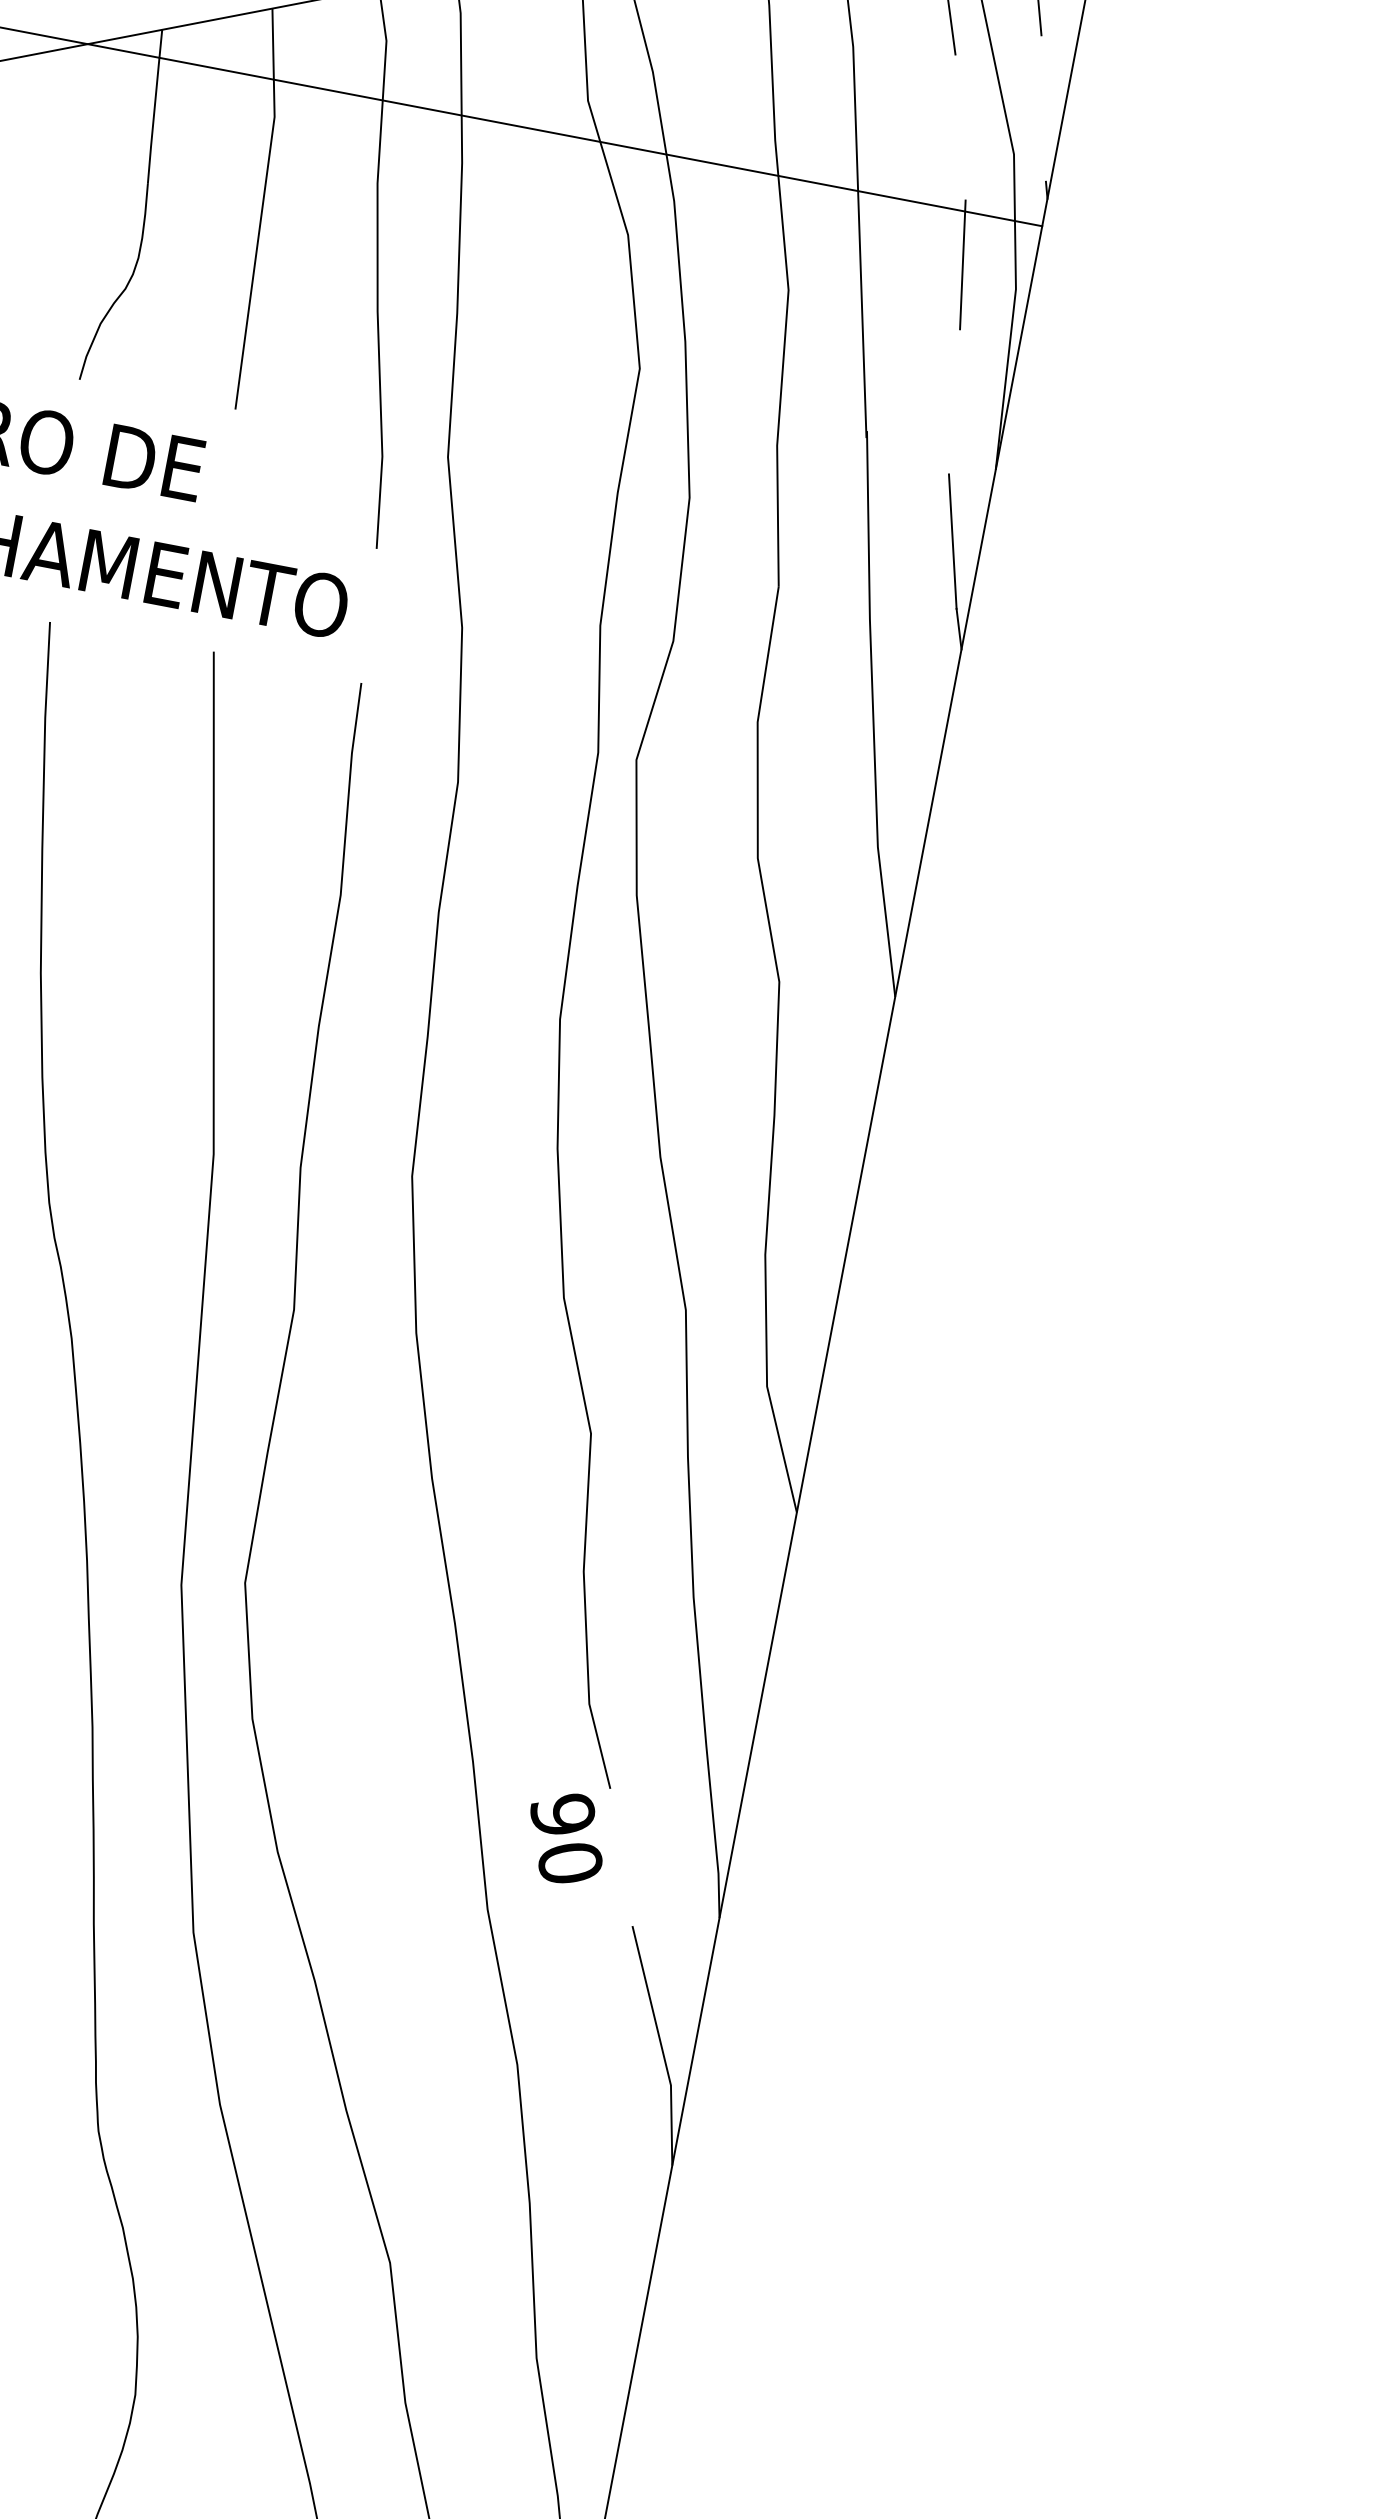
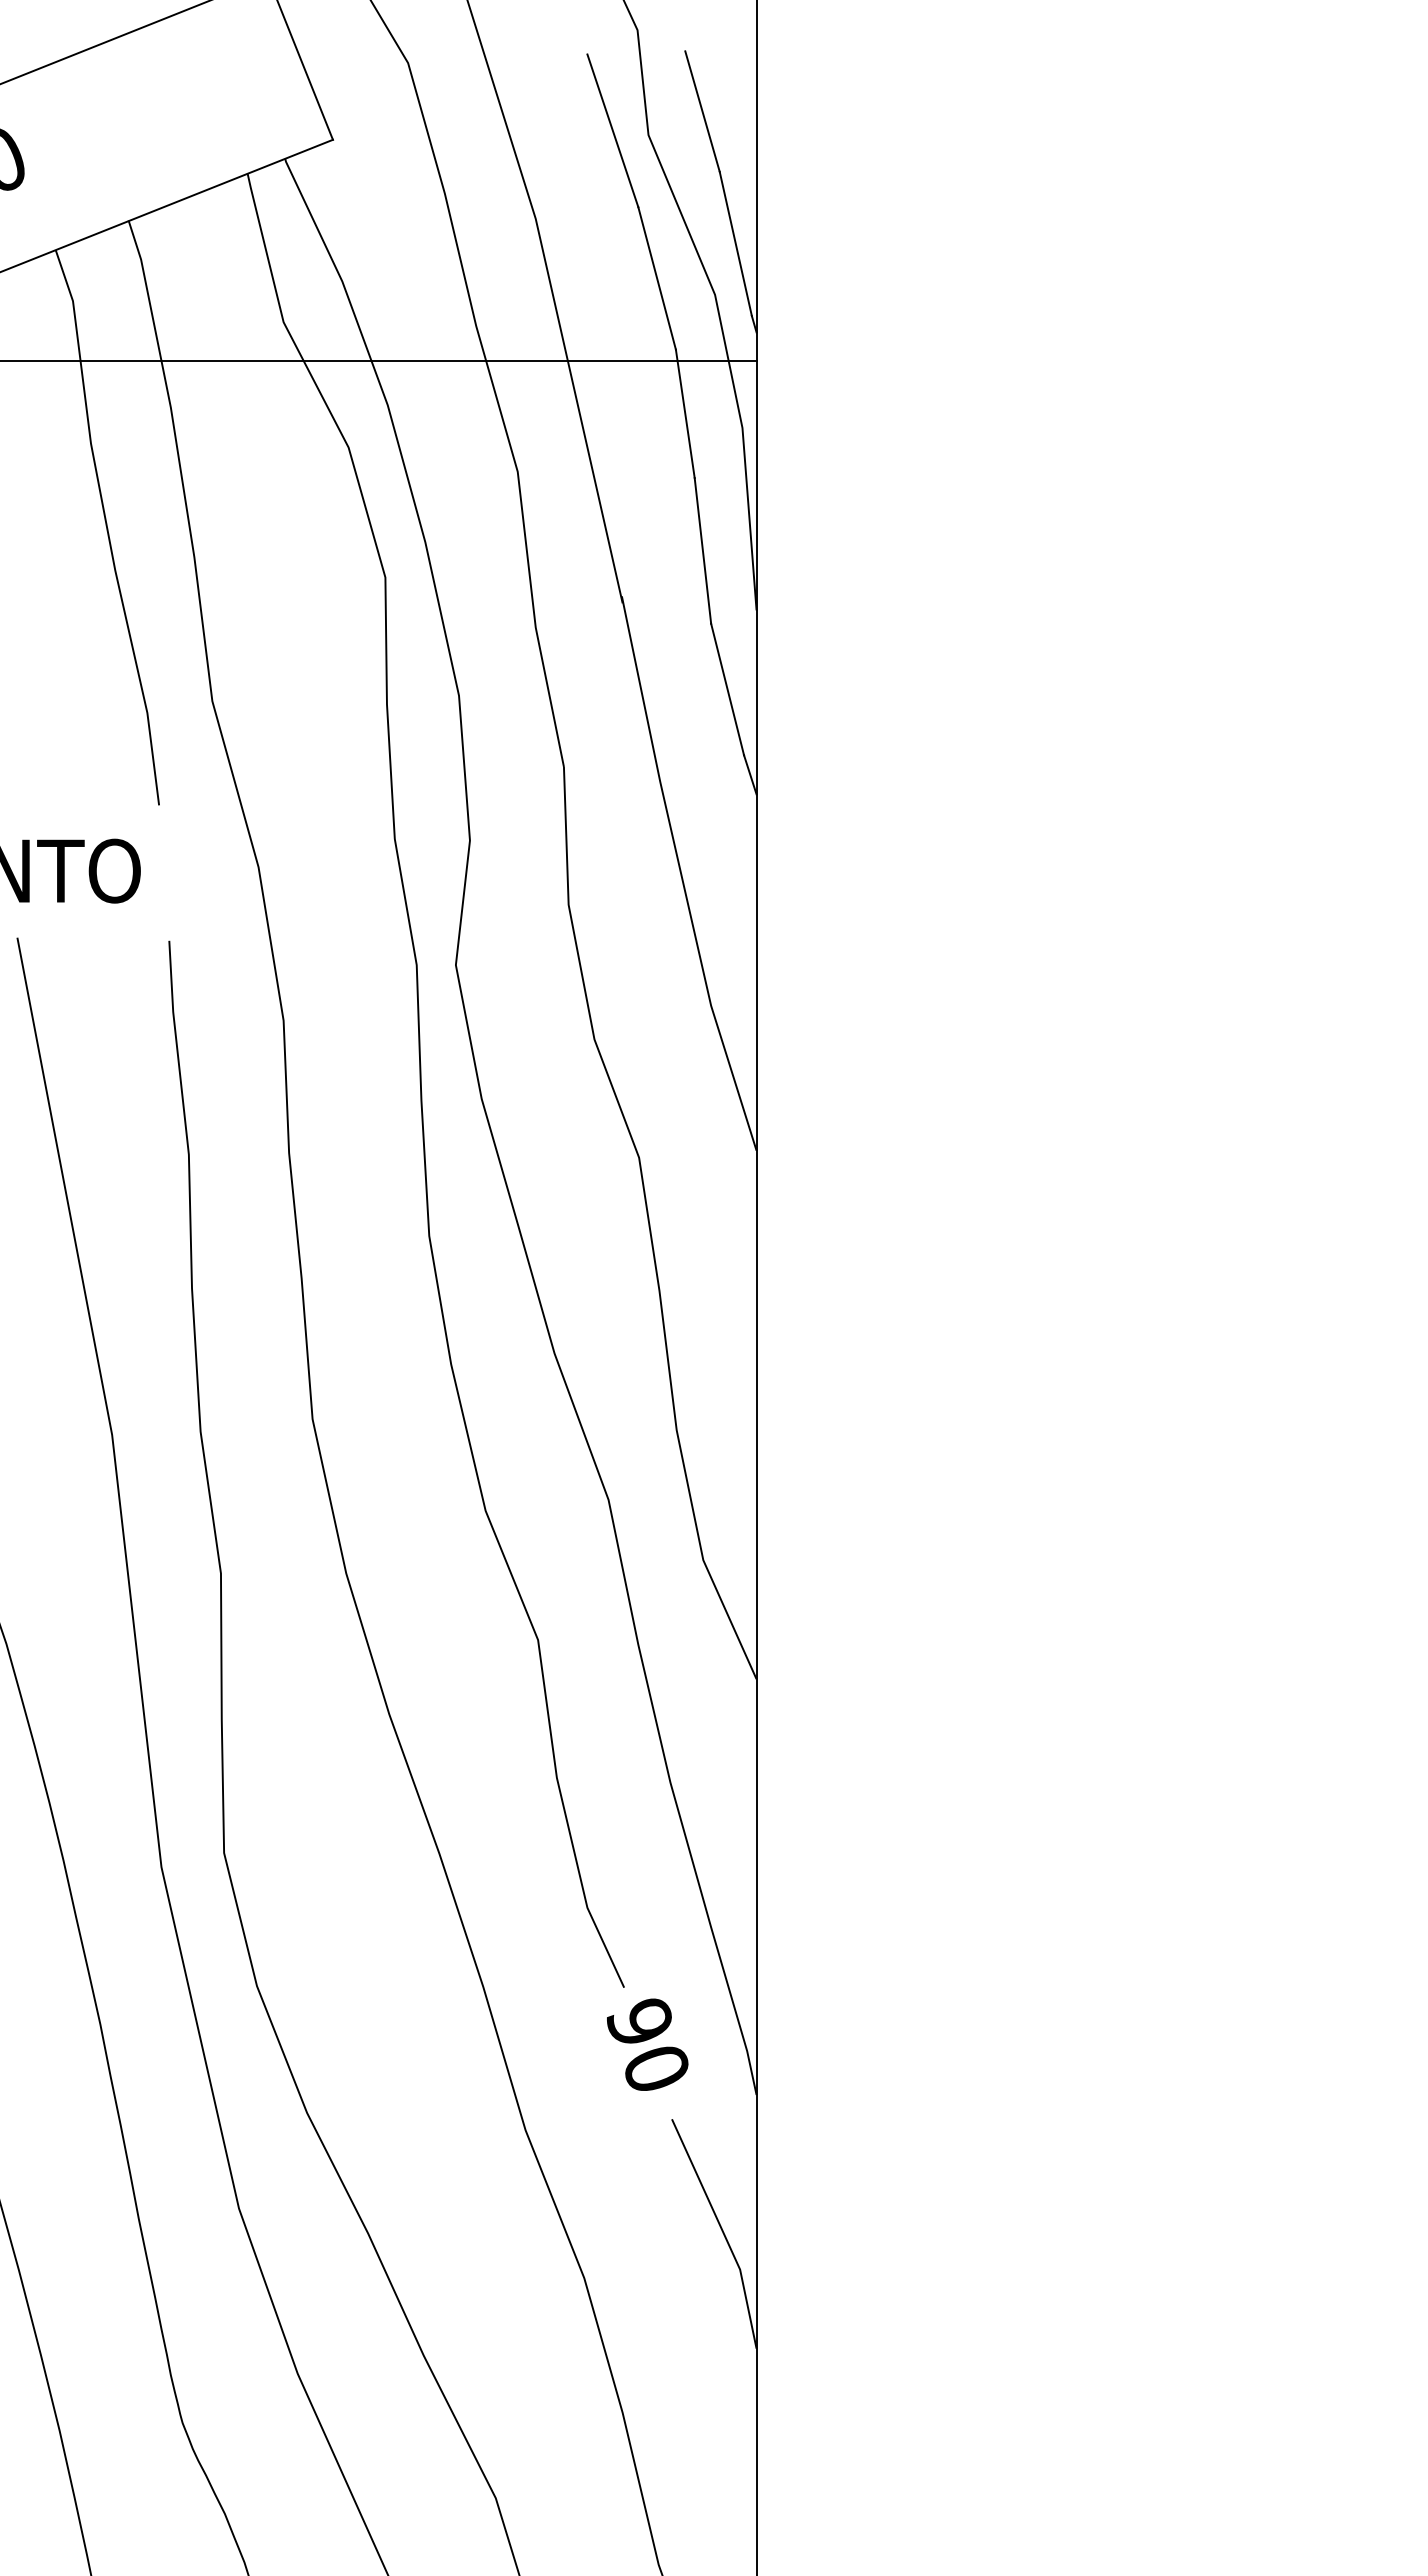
line: (1043, 108) -> (735, 243), added
line: (959, 127) -> (656, 278), added
line: (954, 401) -> (702, 550), added
text: (565, 1837) -> (647, 2044), moved

